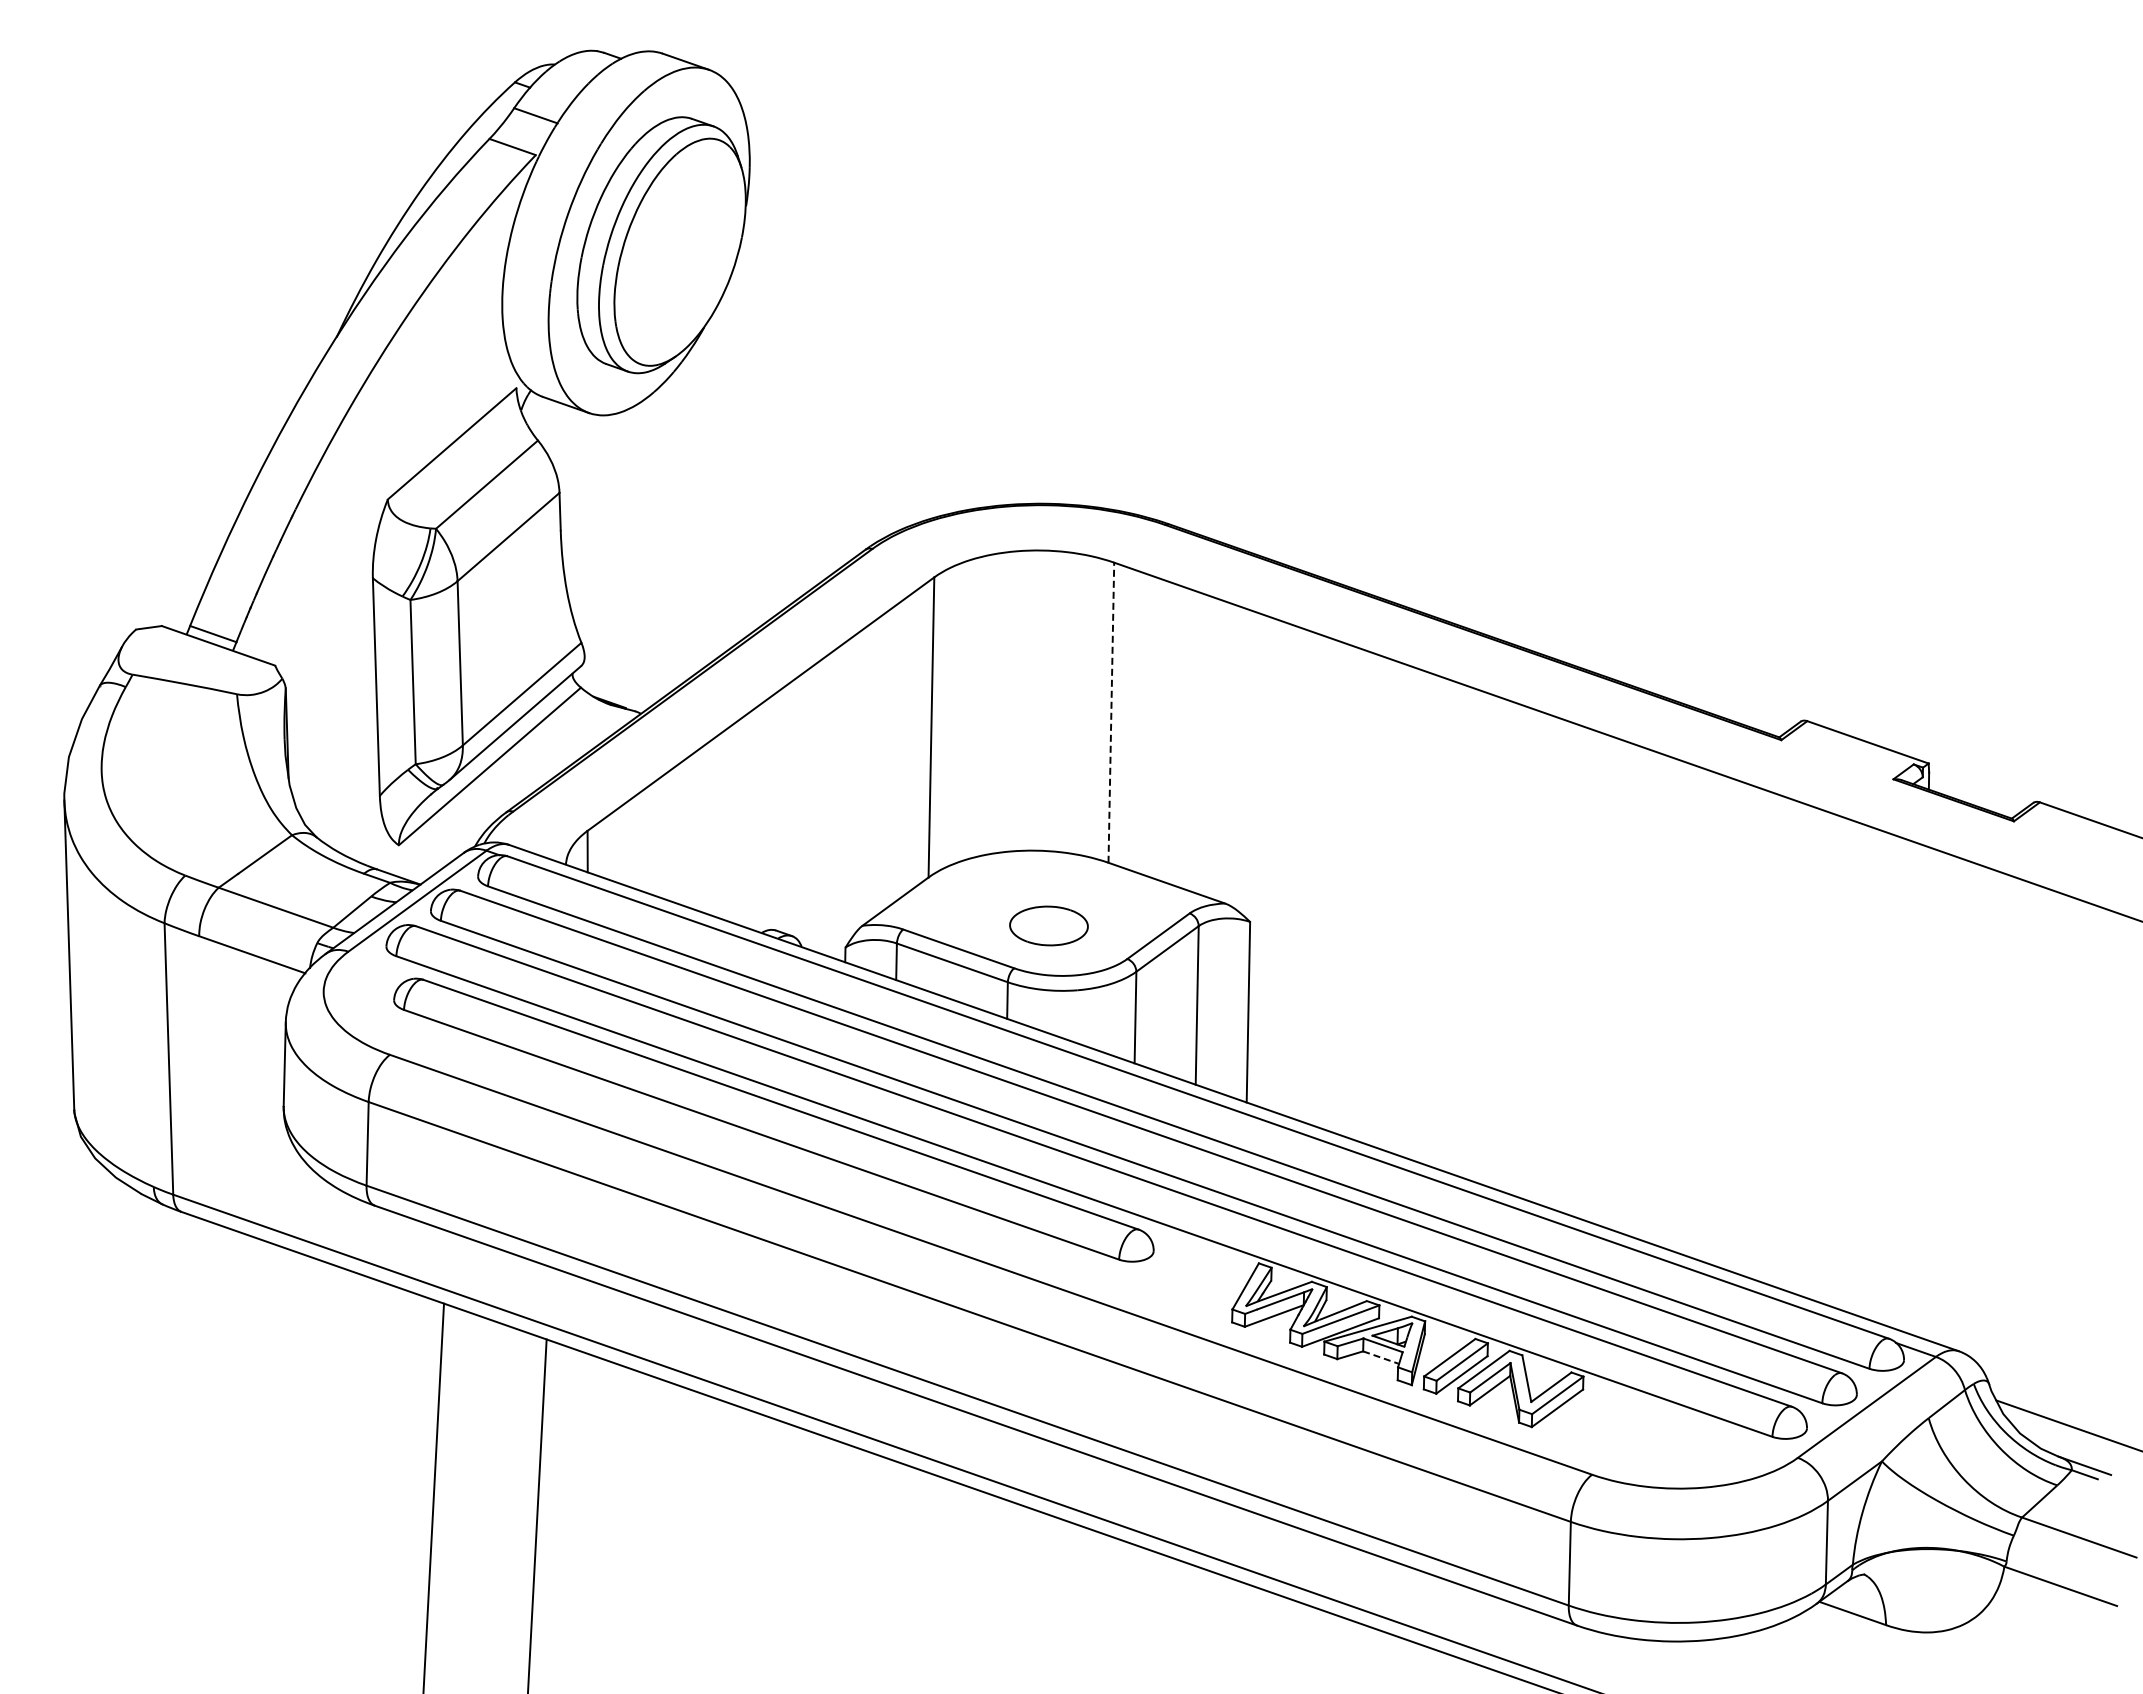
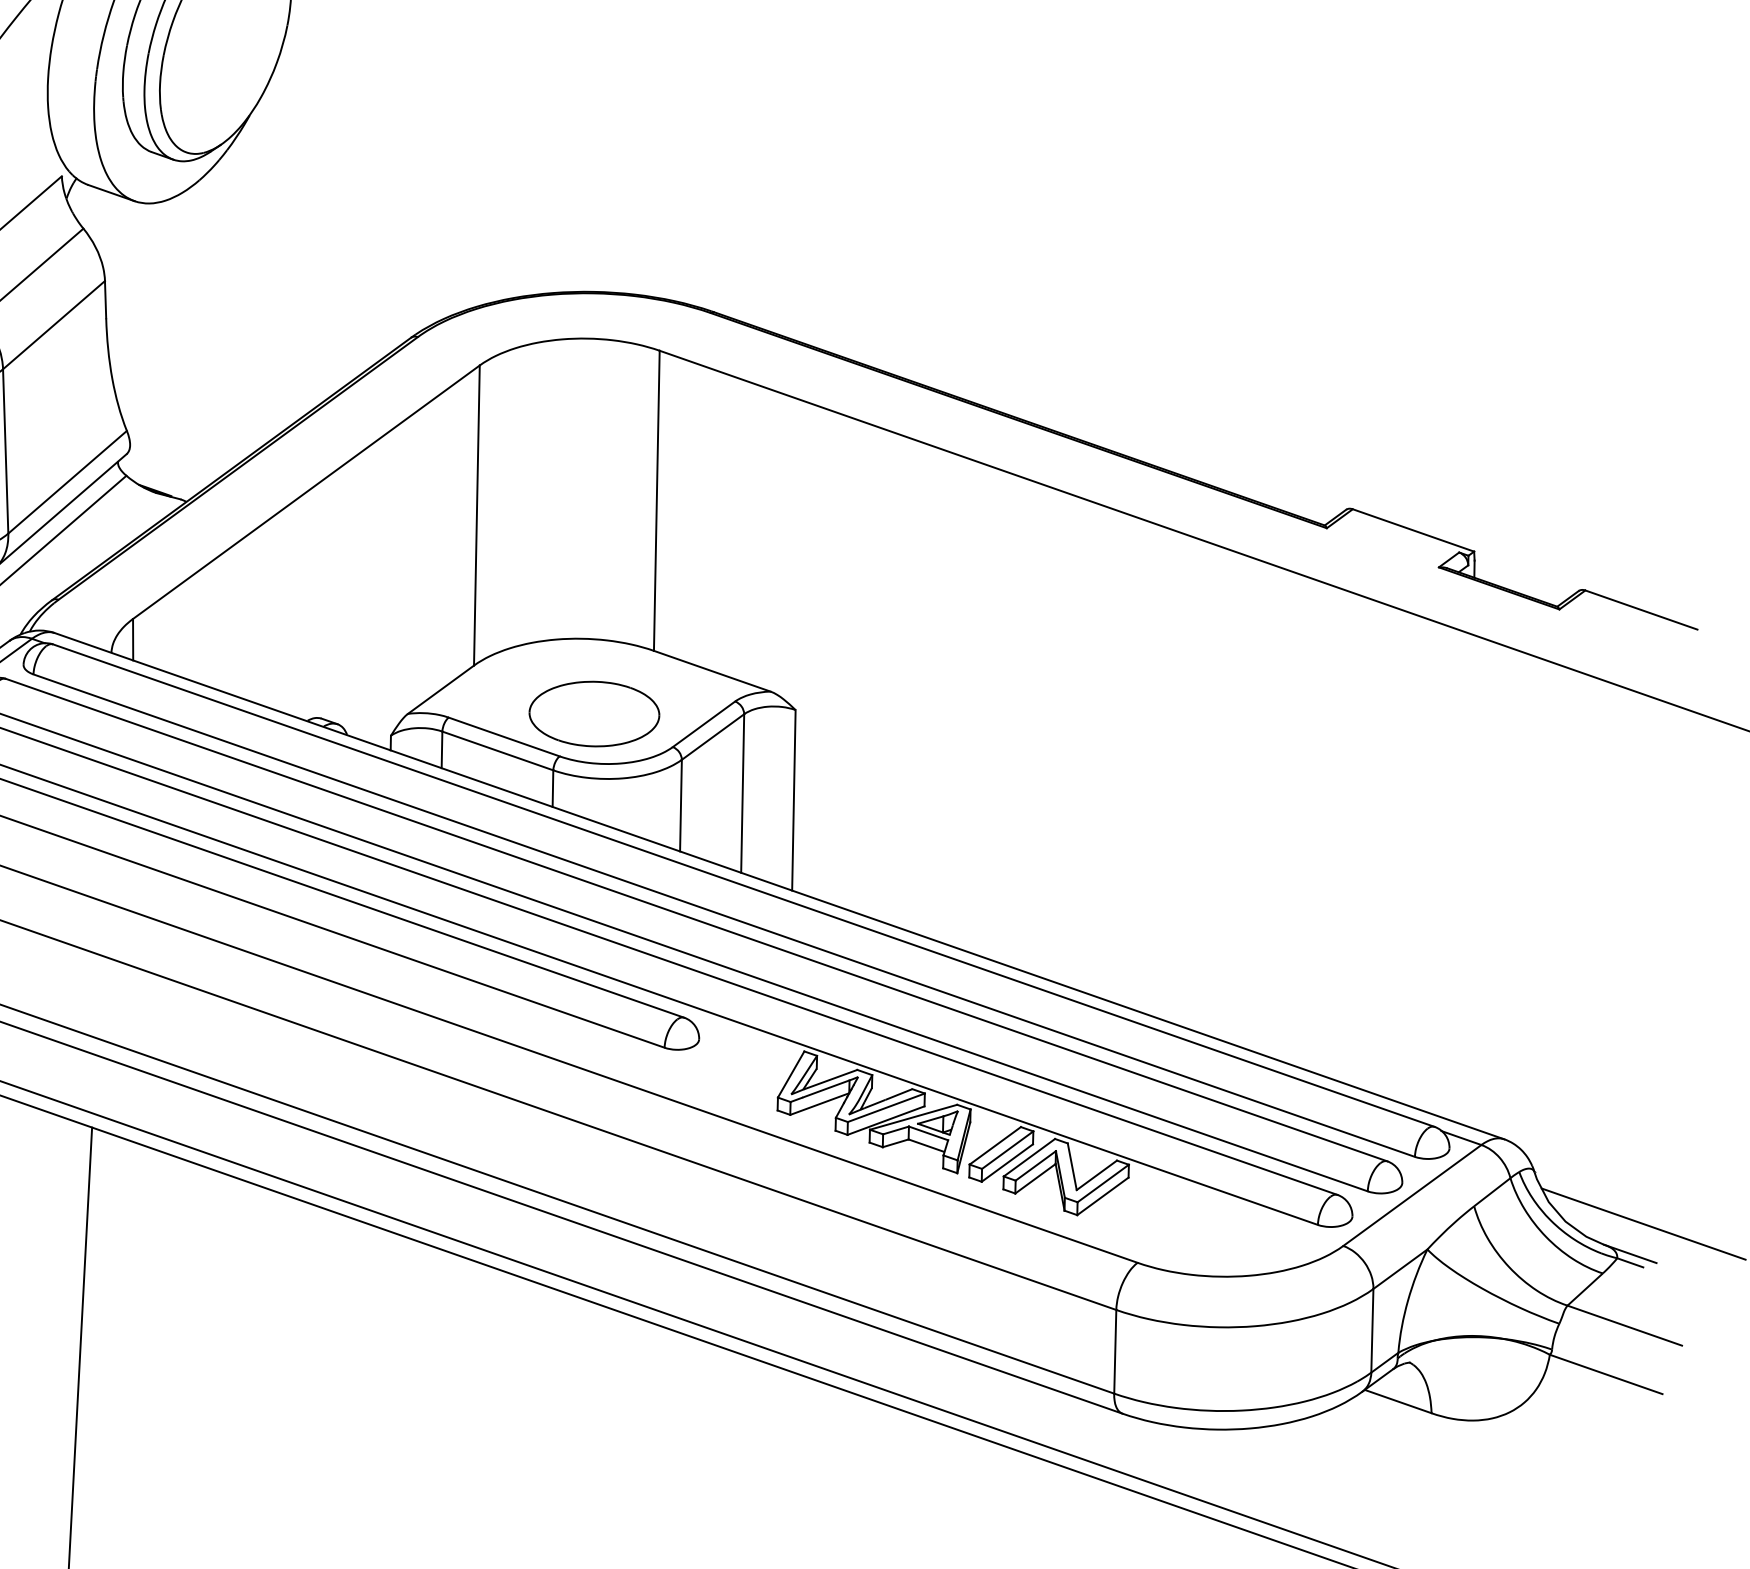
line: (1111, 712) -> (656, 500), dashed -> solid
part: (1048, 925) -> (593, 713), size x1.67
line: (1380, 1357) -> (925, 1145), dashed -> solid

